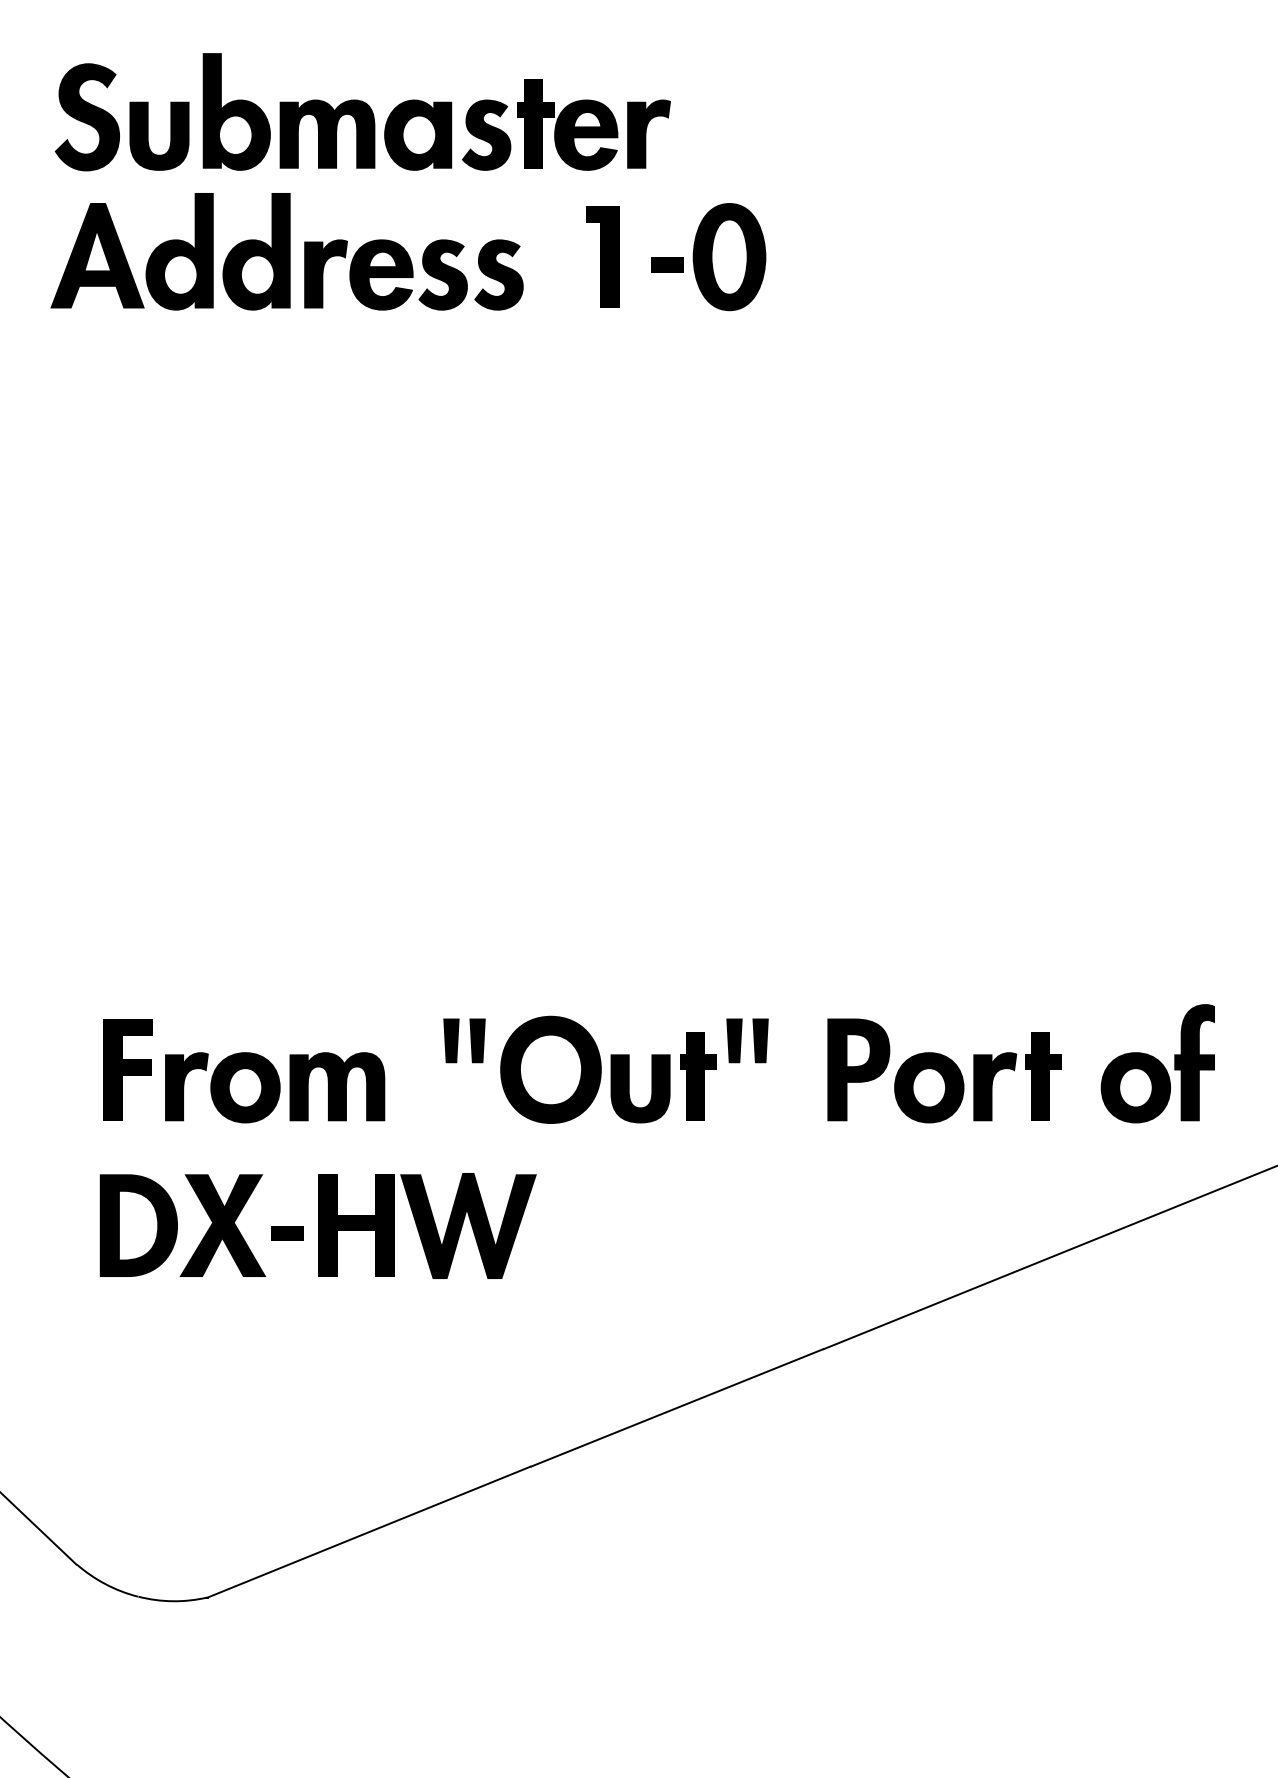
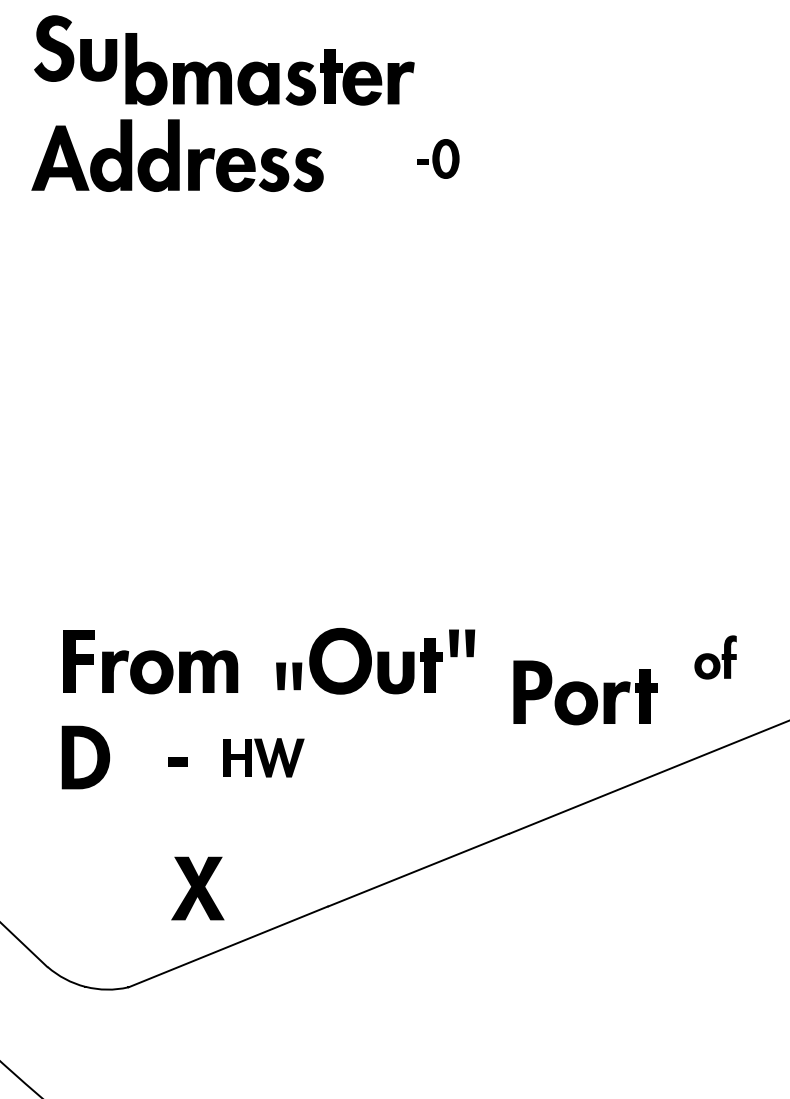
part: (121, 117) -> (75, 48), moved
fill: (602, 256) -> (372, 158), removed
part: (709, 256) -> (438, 158), size x0.6
part: (465, 1041) -> (289, 676), moved
part: (1157, 1063) -> (715, 657), size x0.6
part: (944, 1070) -> (585, 692), moved
part: (222, 1225) -> (197, 888), moved
part: (426, 1225) -> (263, 757), size x0.6

